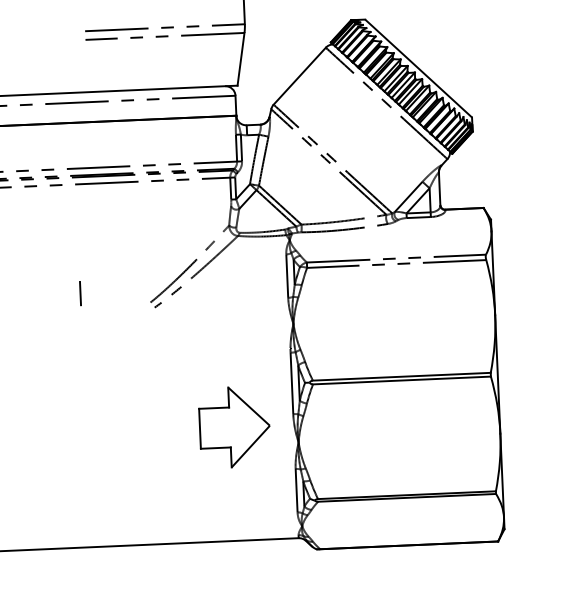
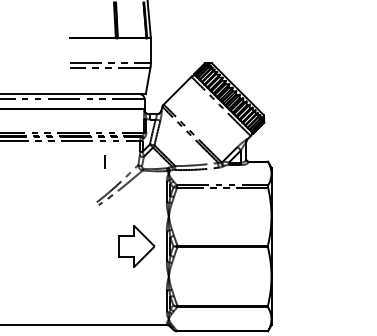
line: (78, 292) -> (104, 161), moved
part: (234, 427) -> (136, 246), moved

